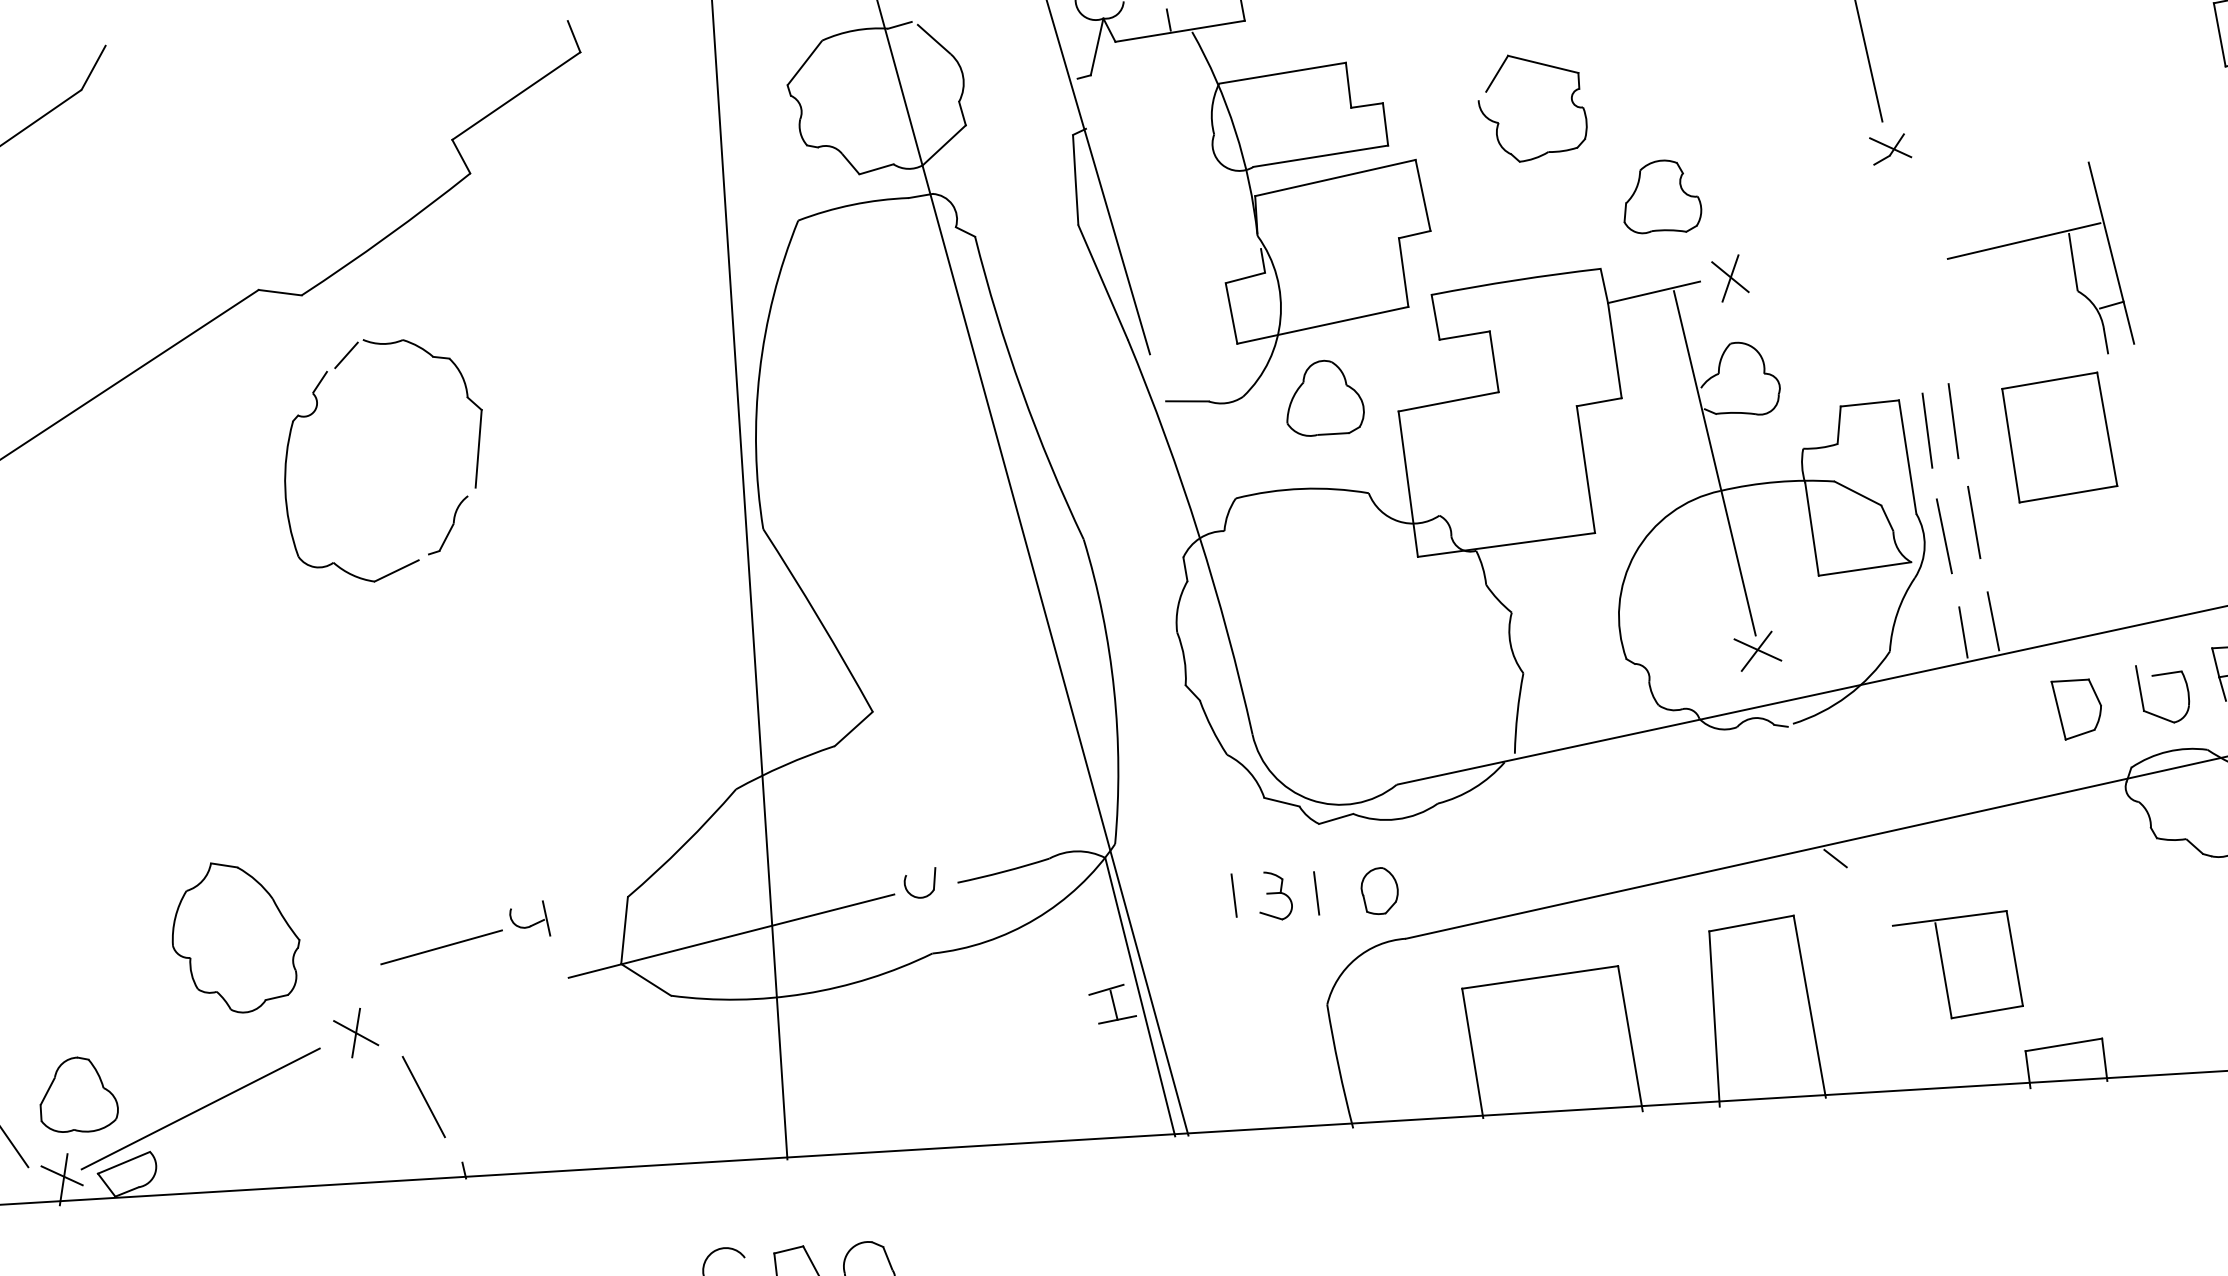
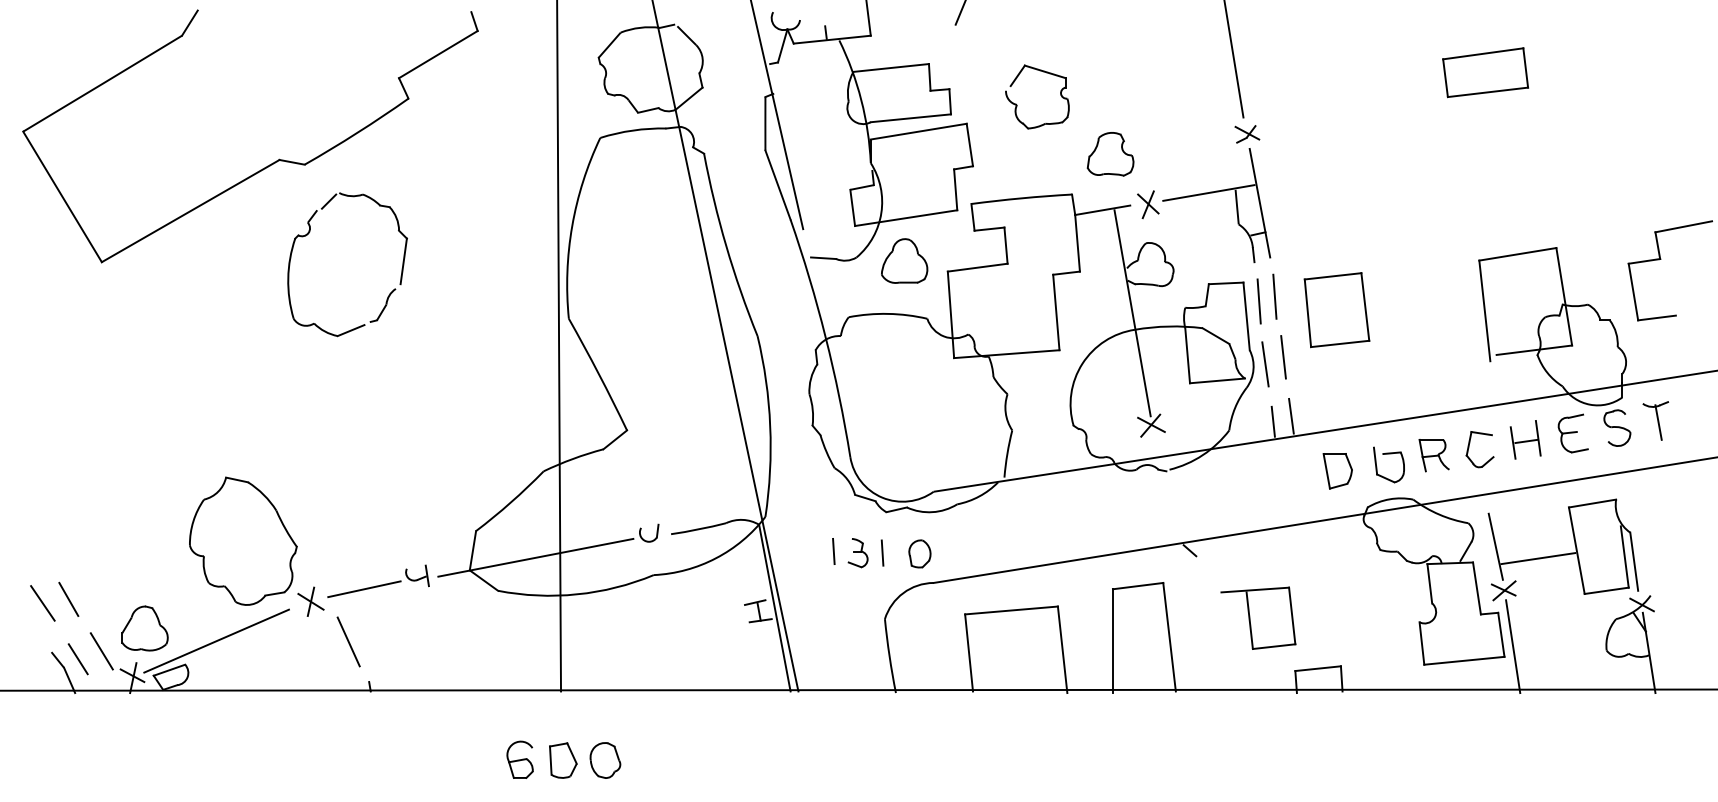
part: (2031, 241) -> (1213, 193), moved
part: (464, 931) -> (378, 580), moved
part: (236, 936) -> (243, 540), size x1.43

